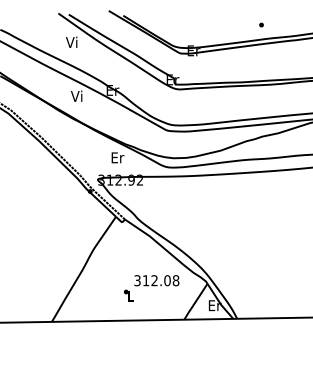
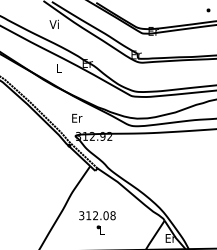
text: (76, 95) -> (58, 67), Vi -> L
text: (117, 157) -> (76, 118), moved
text: (156, 280) -> (97, 215), moved

